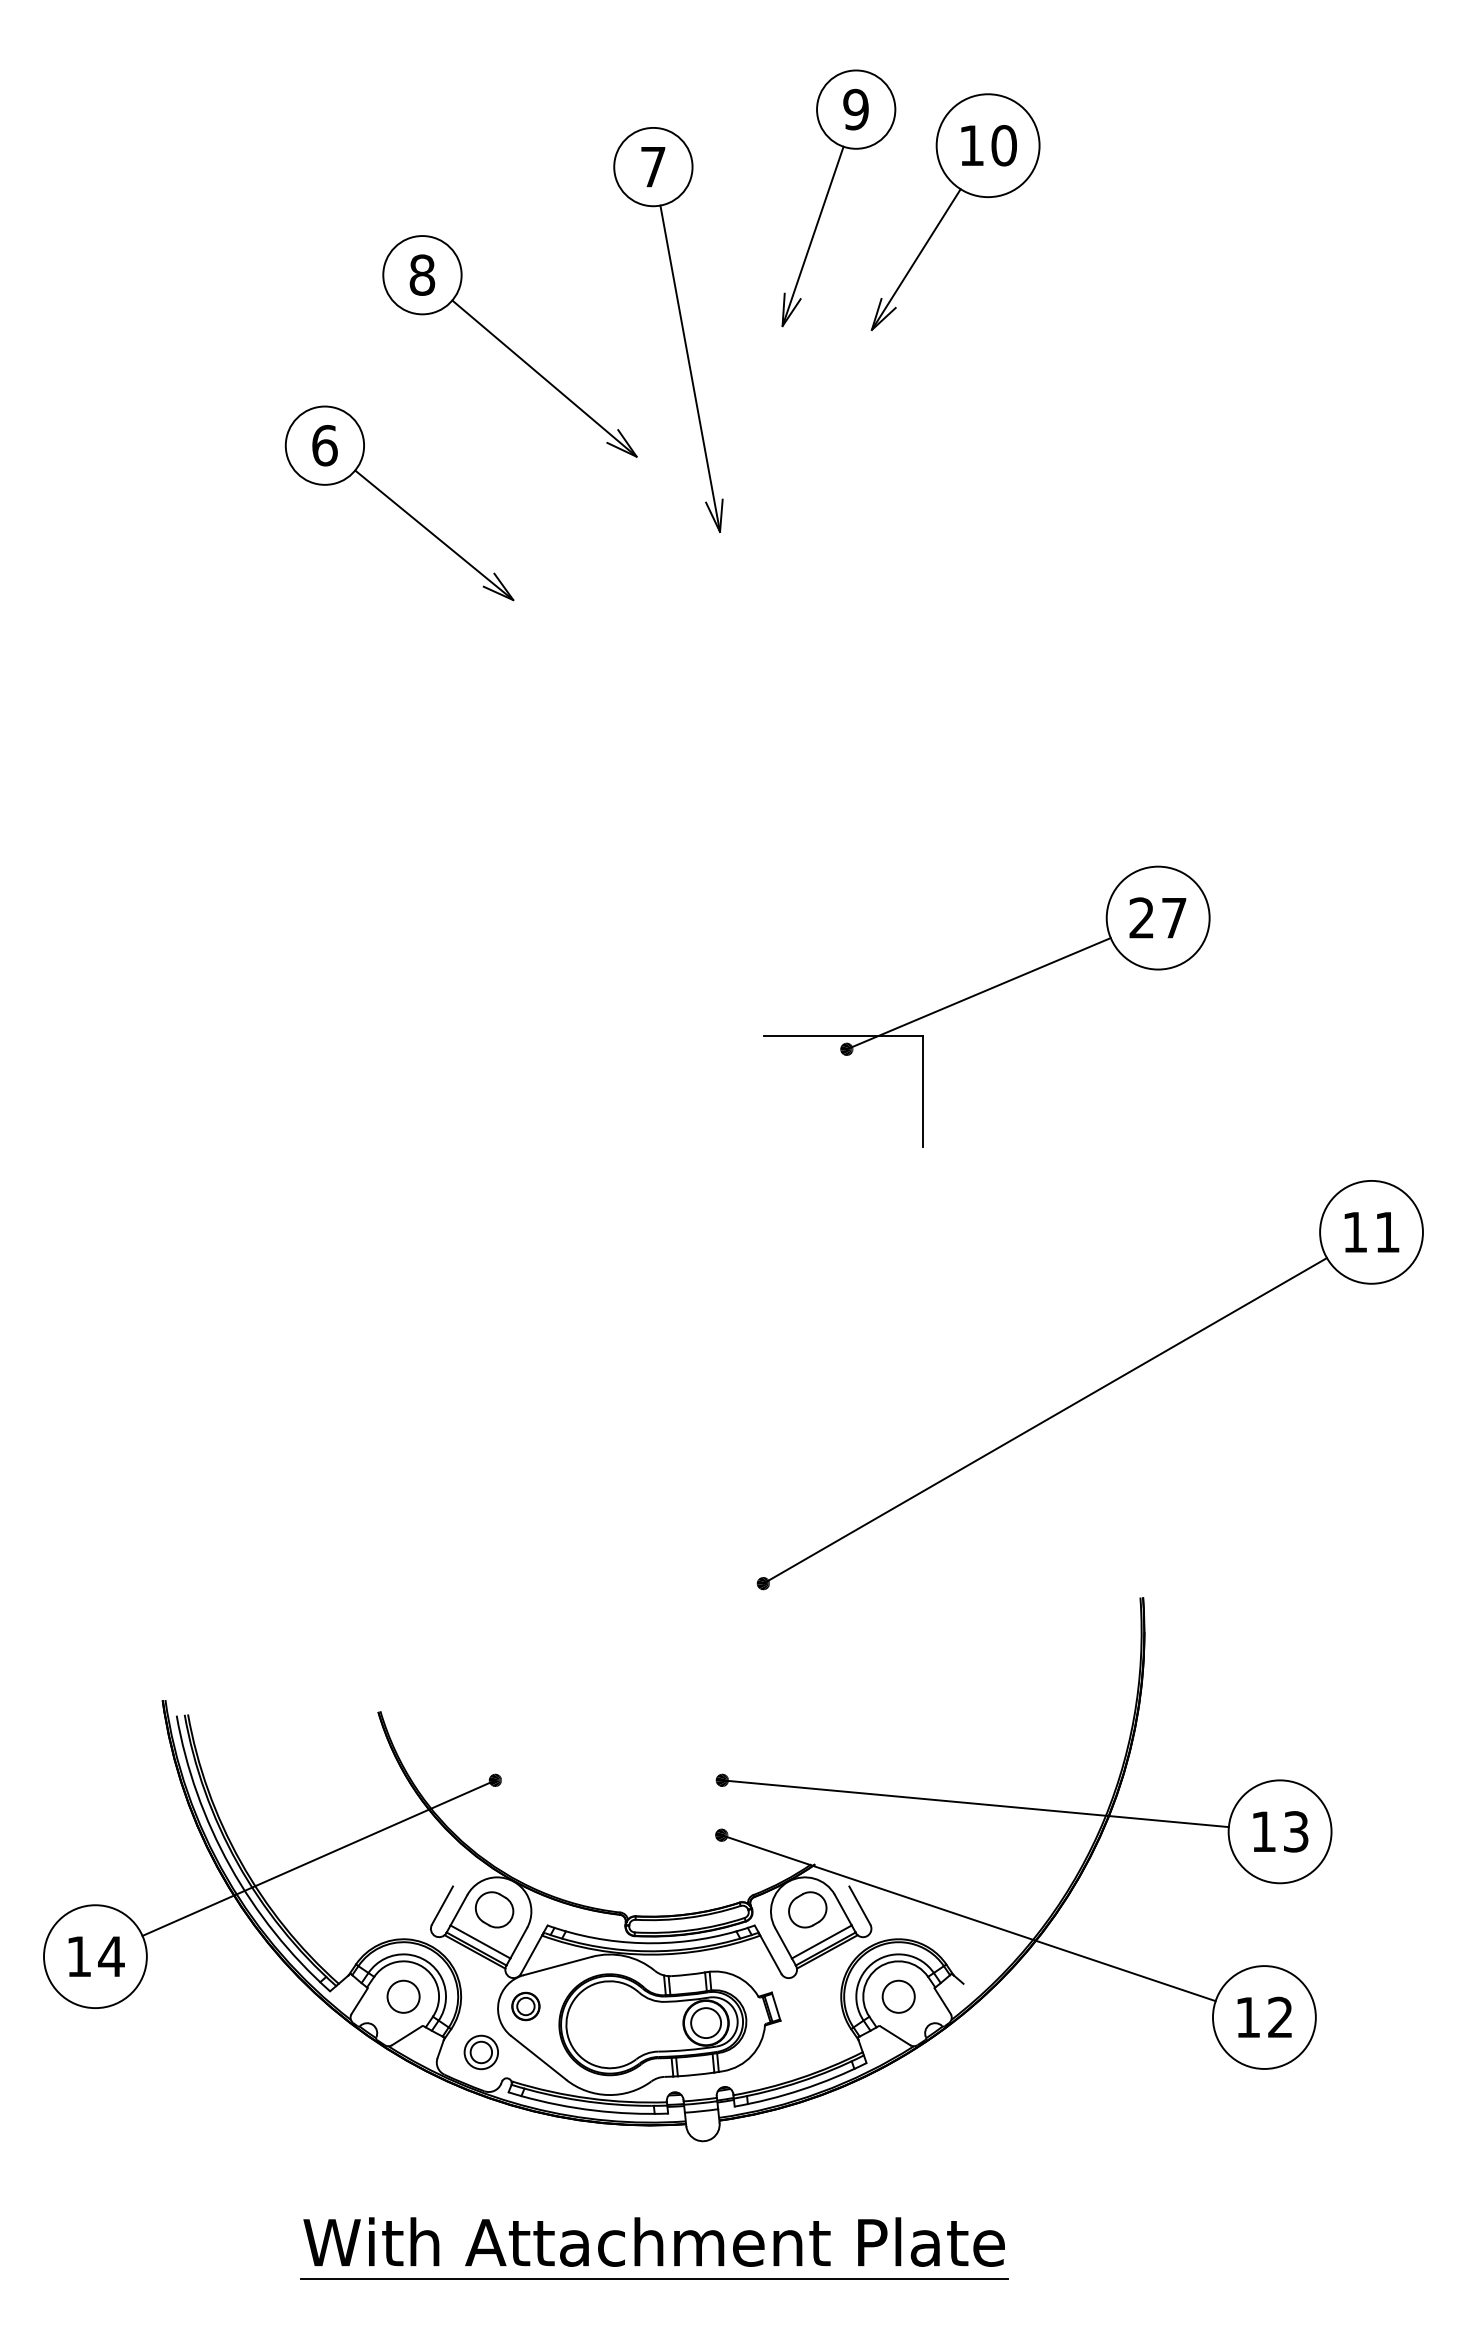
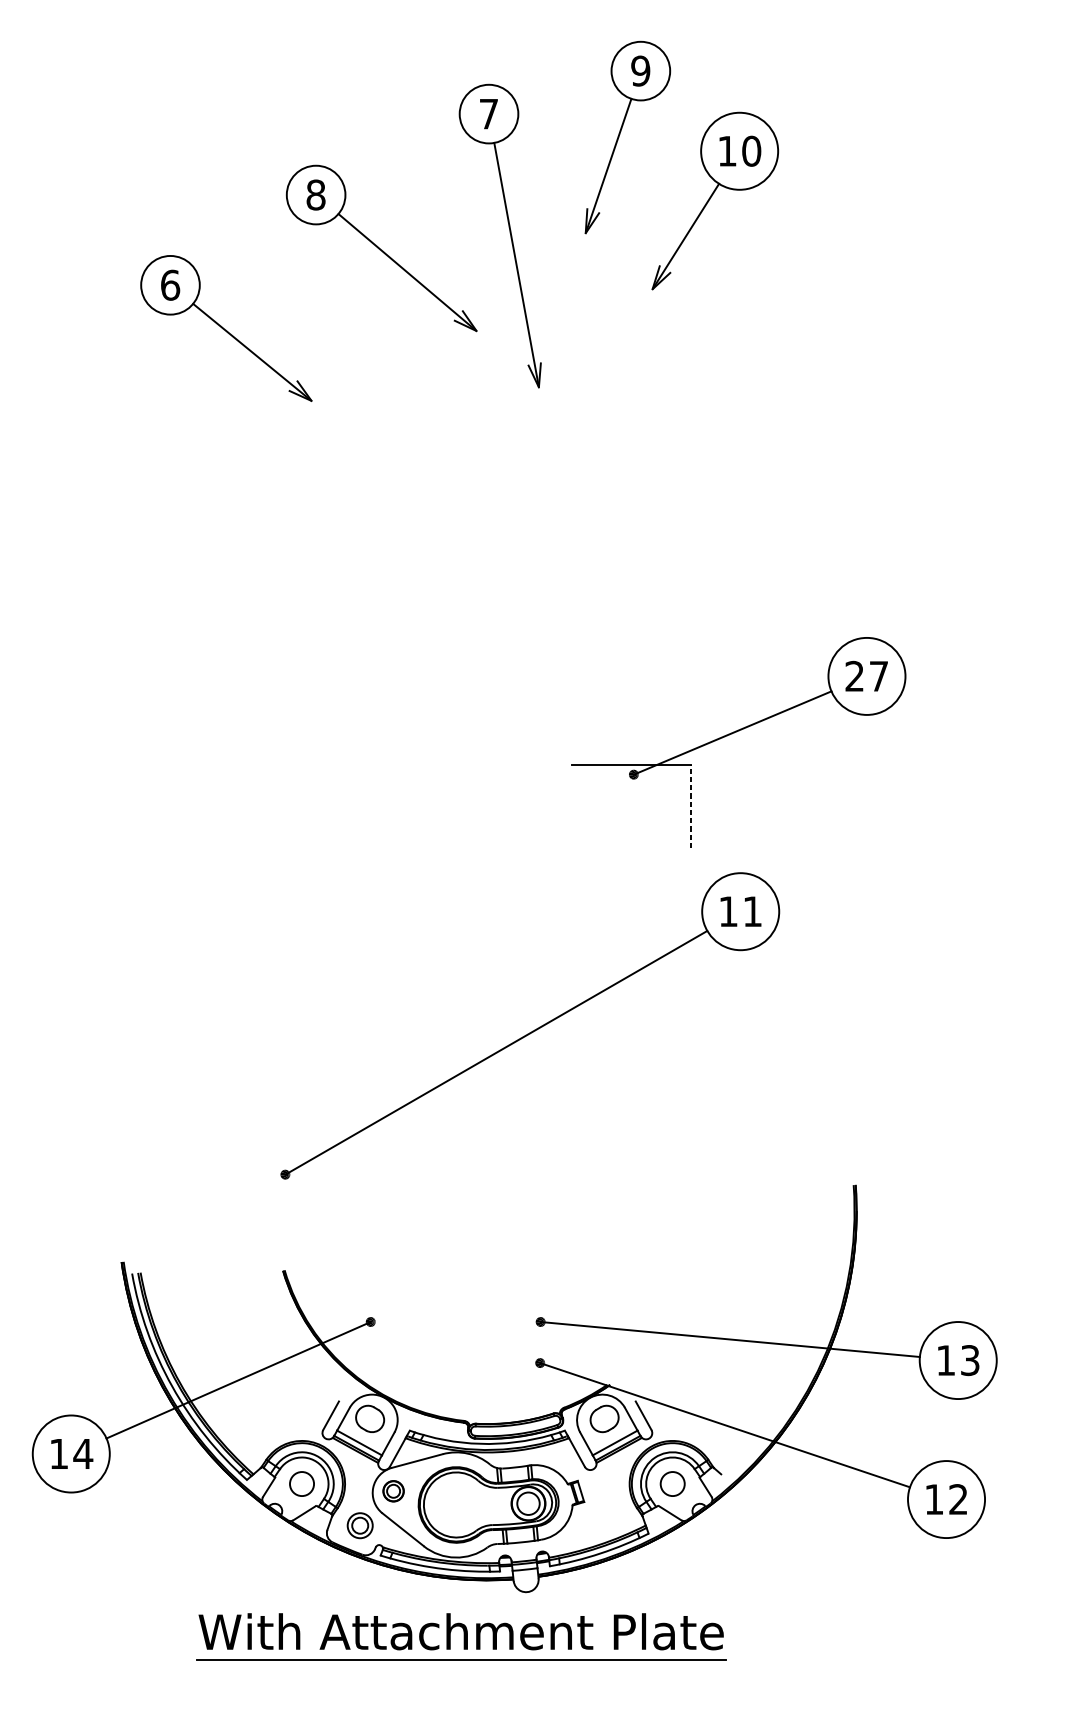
part: (950, 207) -> (711, 197), moved
part: (399, 503) -> (226, 328), moved
line: (922, 1091) -> (690, 806), solid -> dashed
part: (1093, 1391) -> (532, 1030), moved
part: (654, 2248) -> (461, 1636), moved

